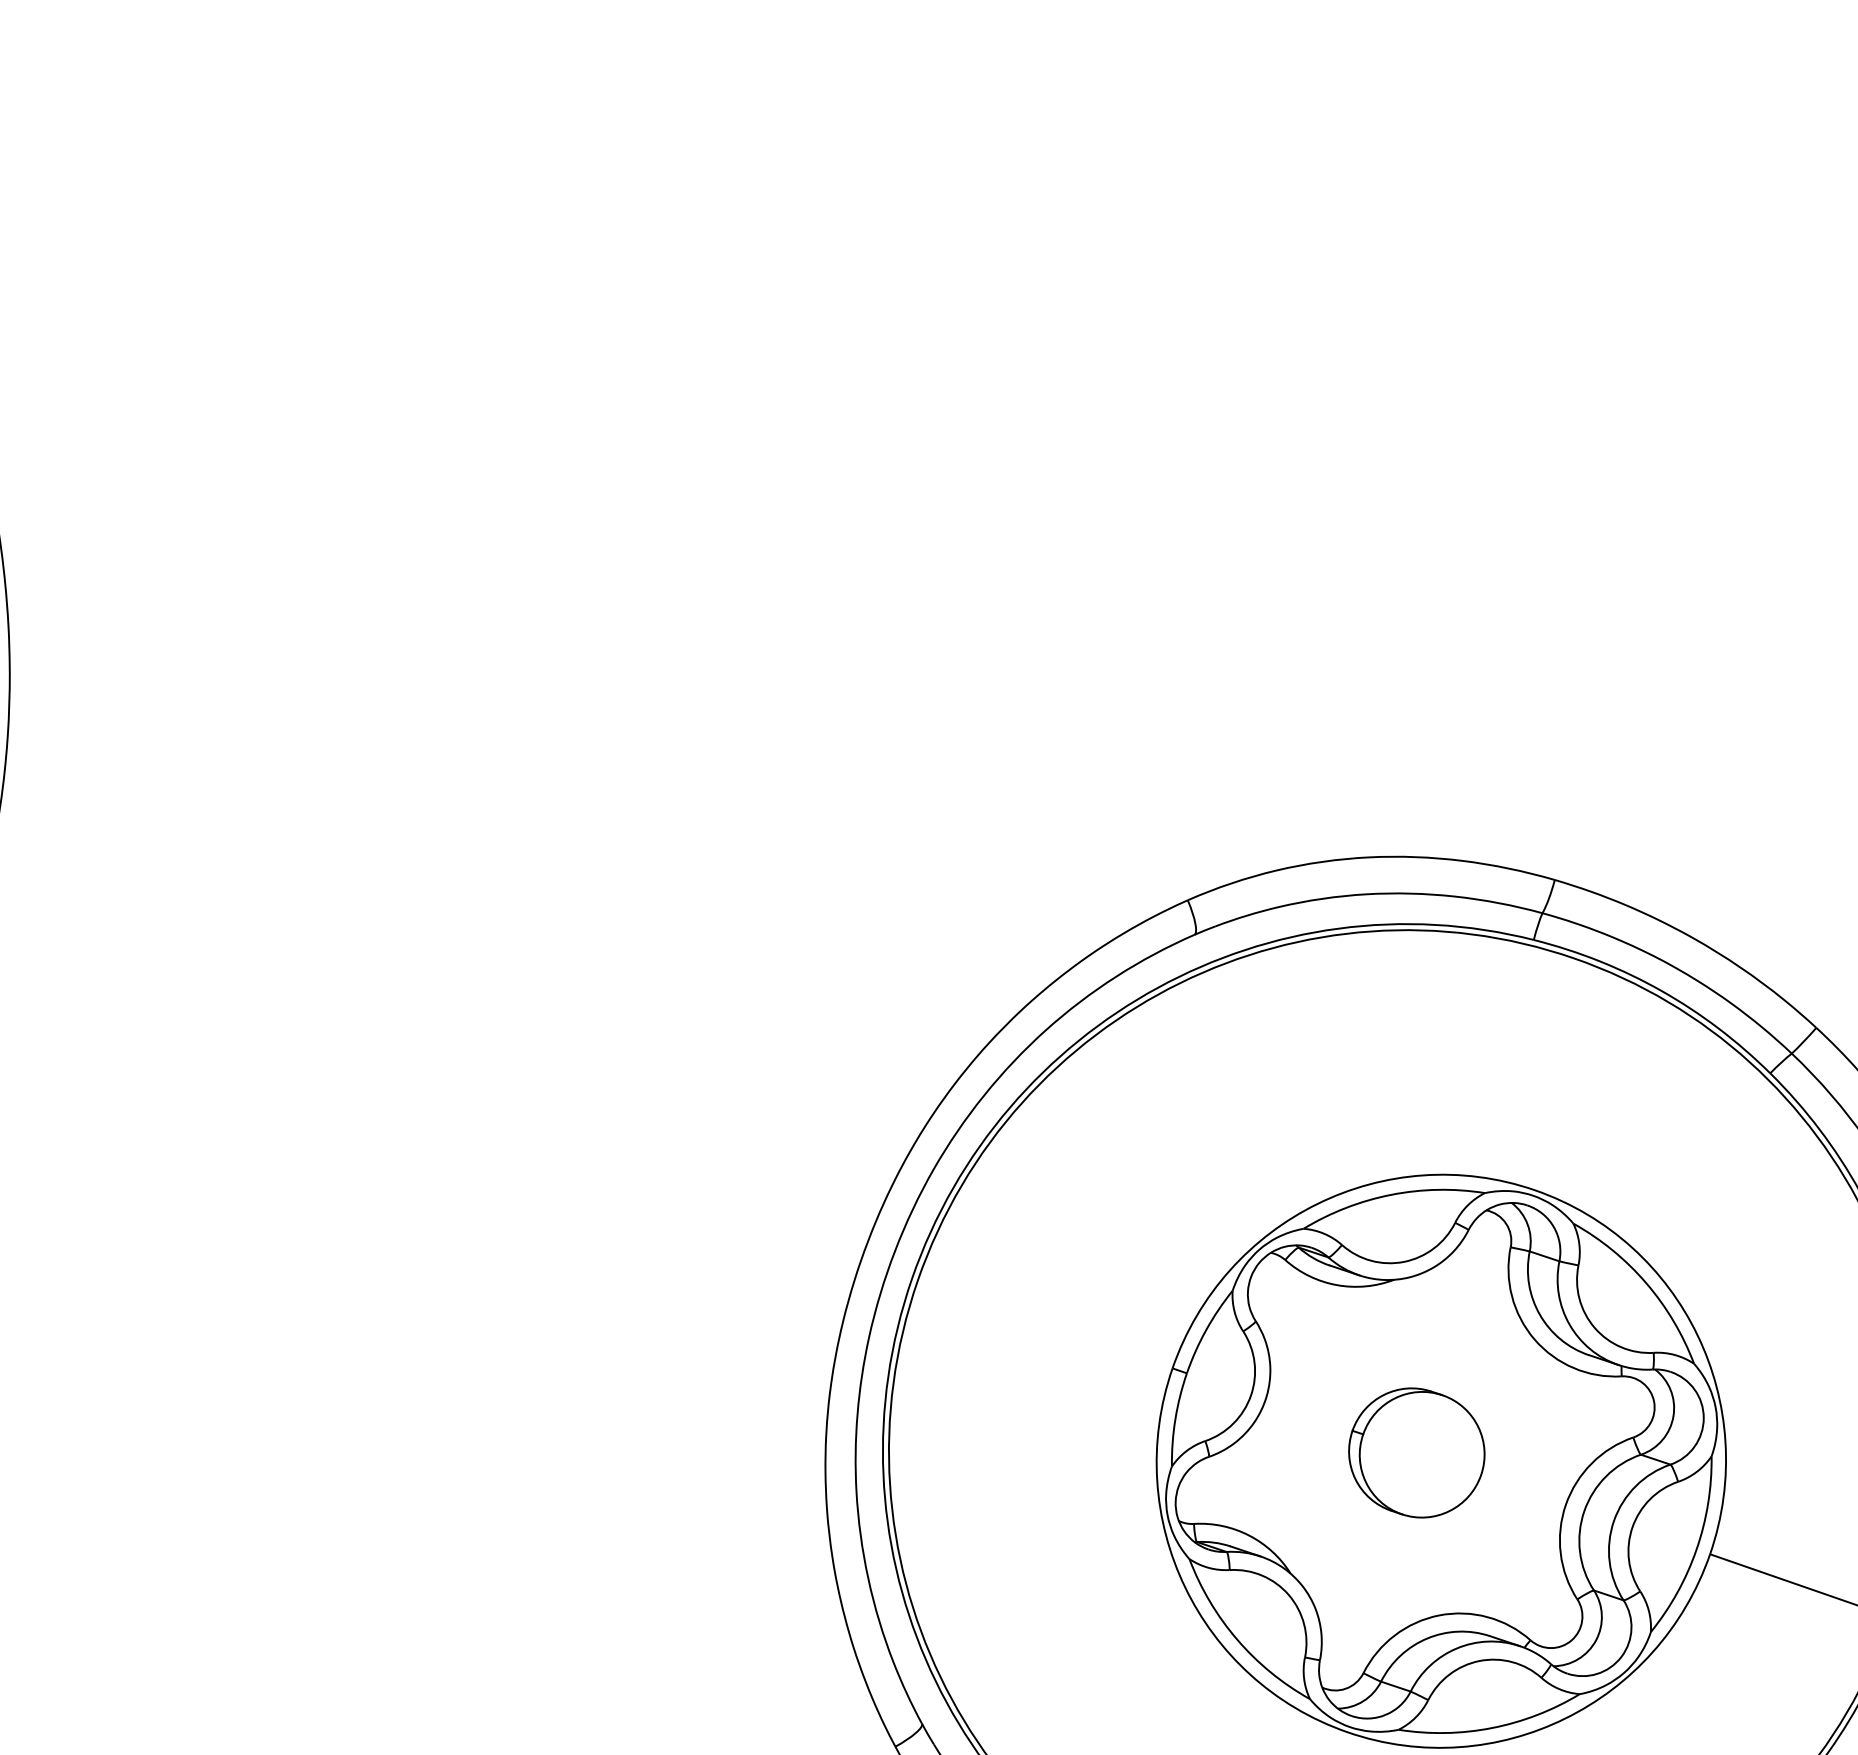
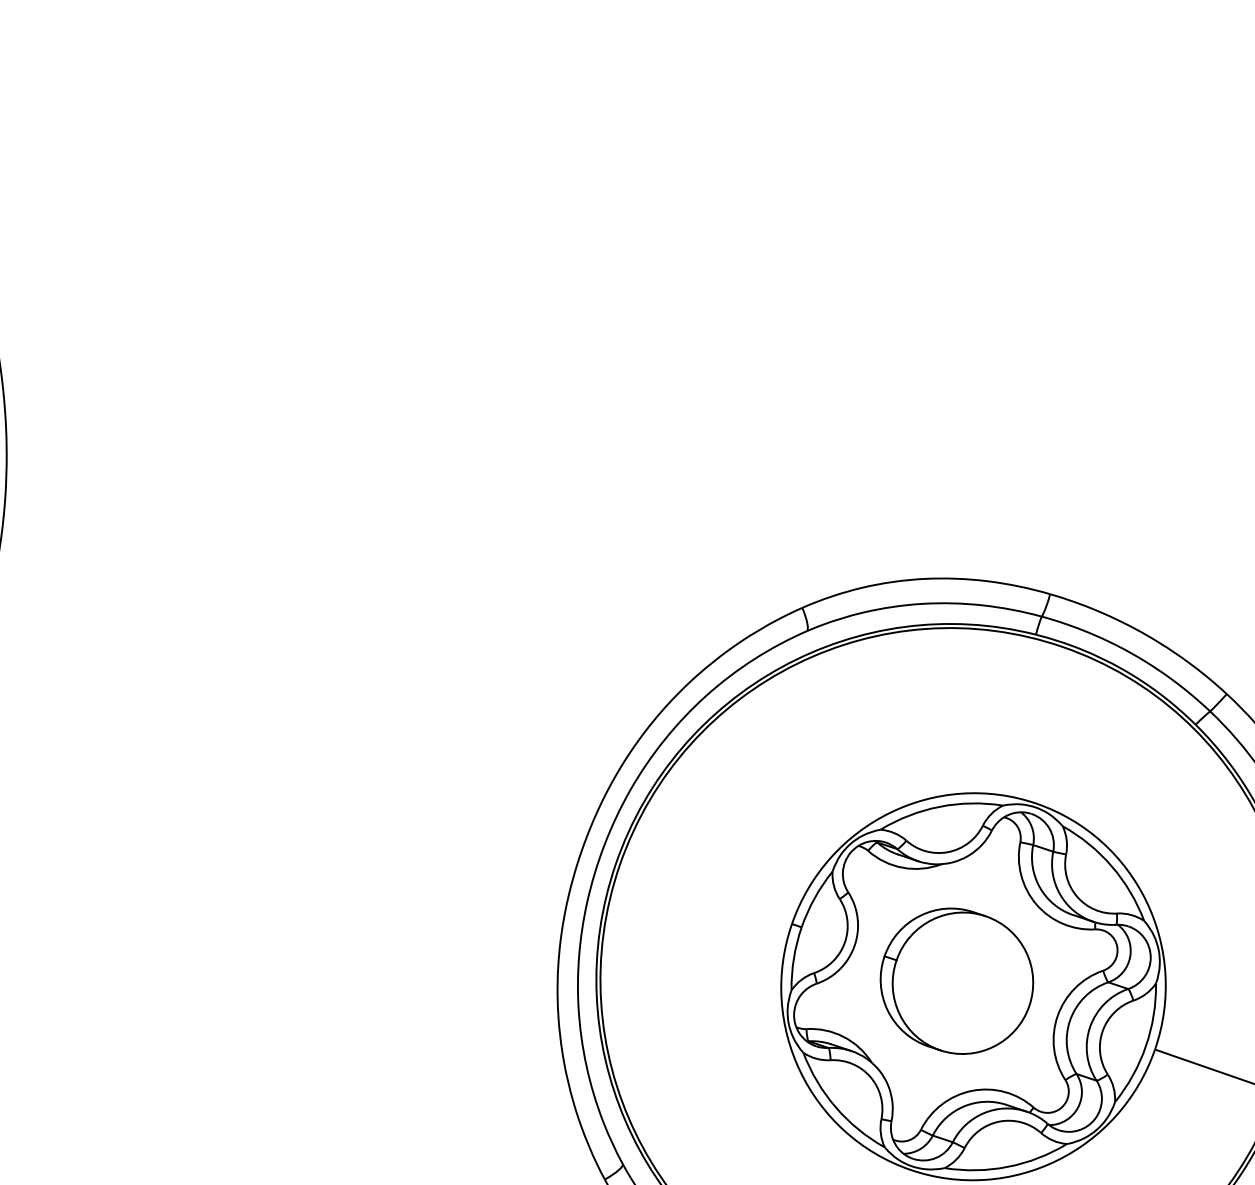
part: (1416, 1452) -> (956, 980), size x1.67

